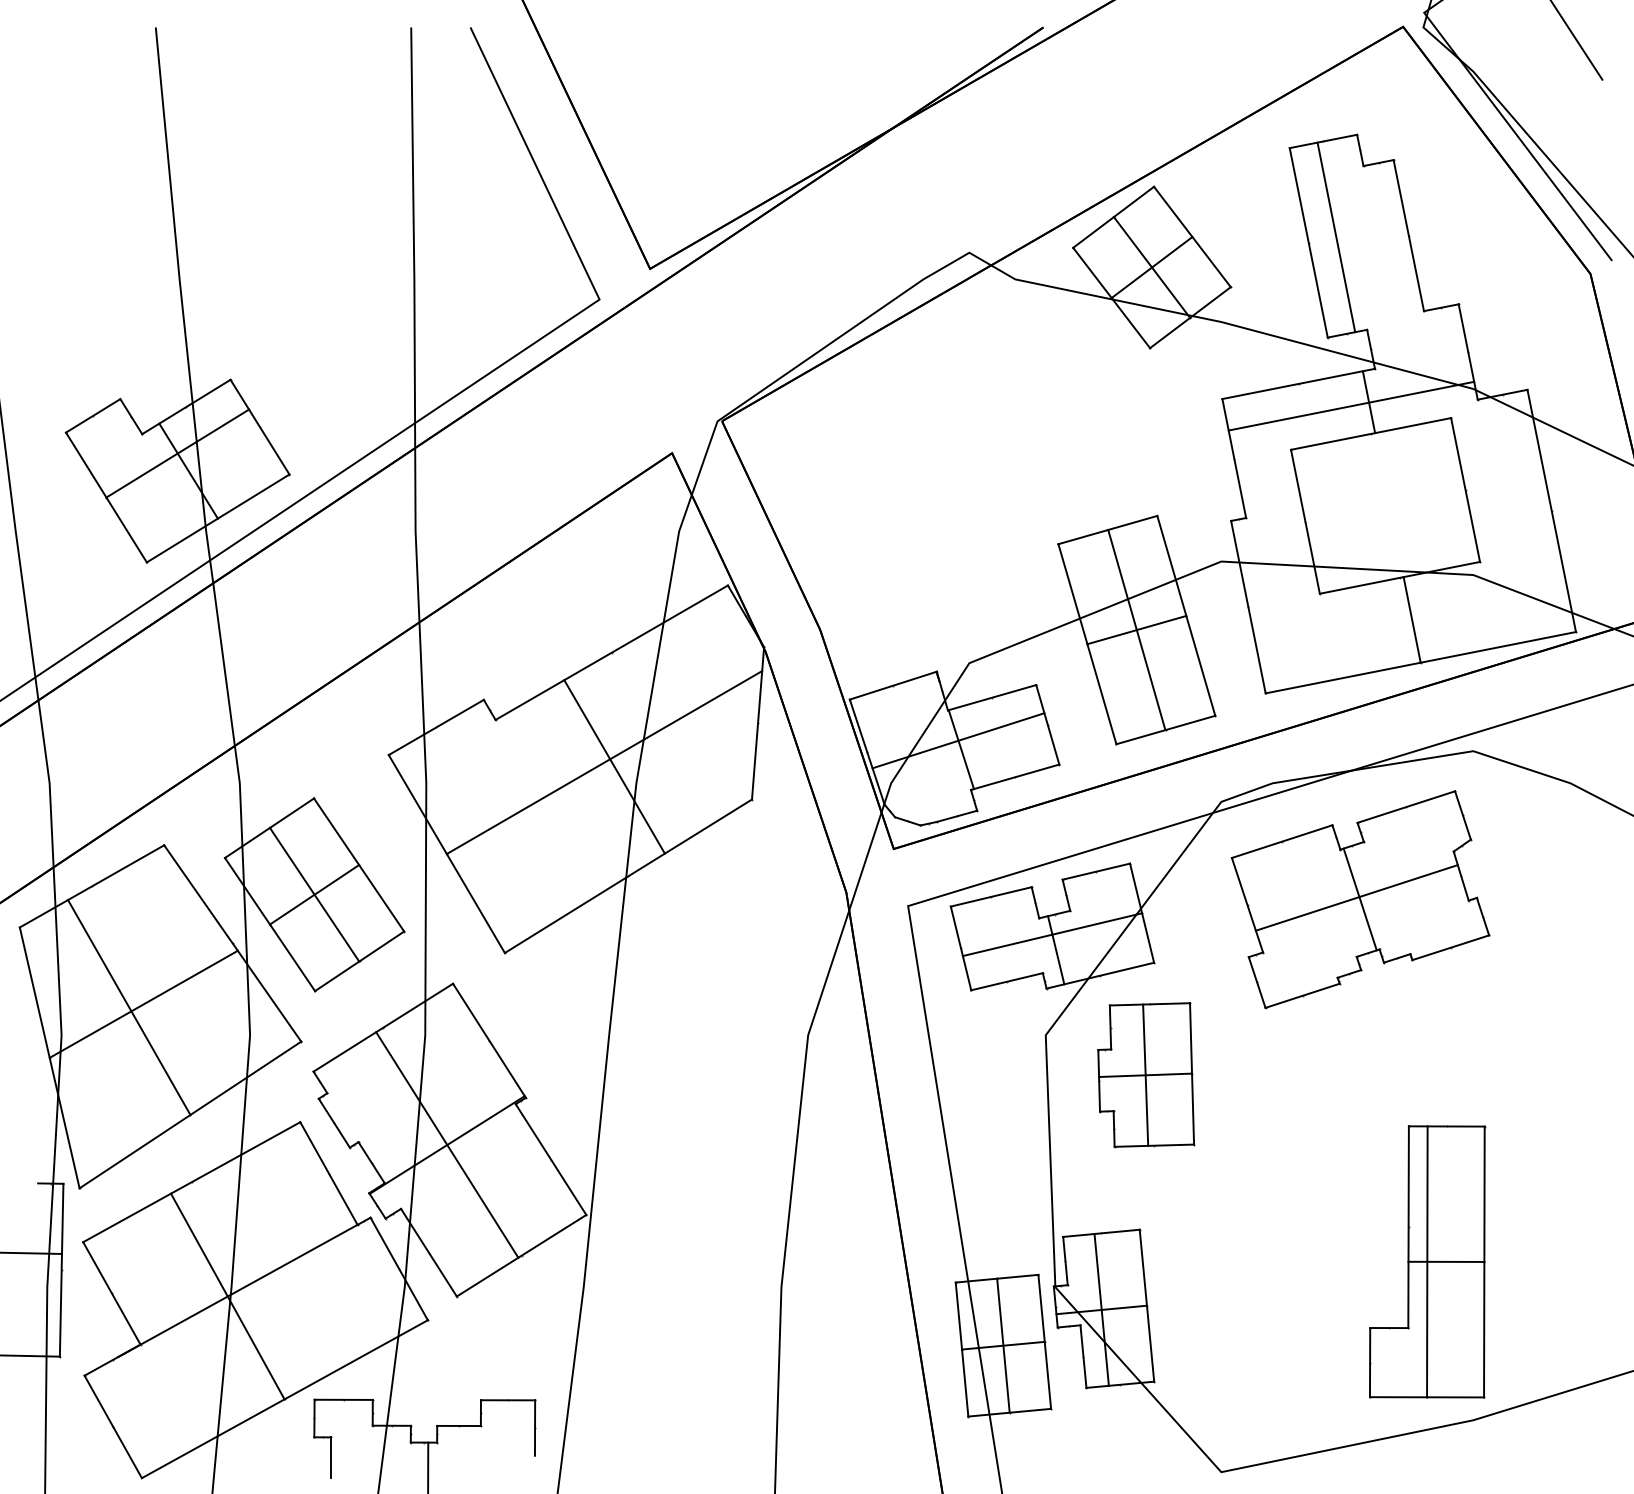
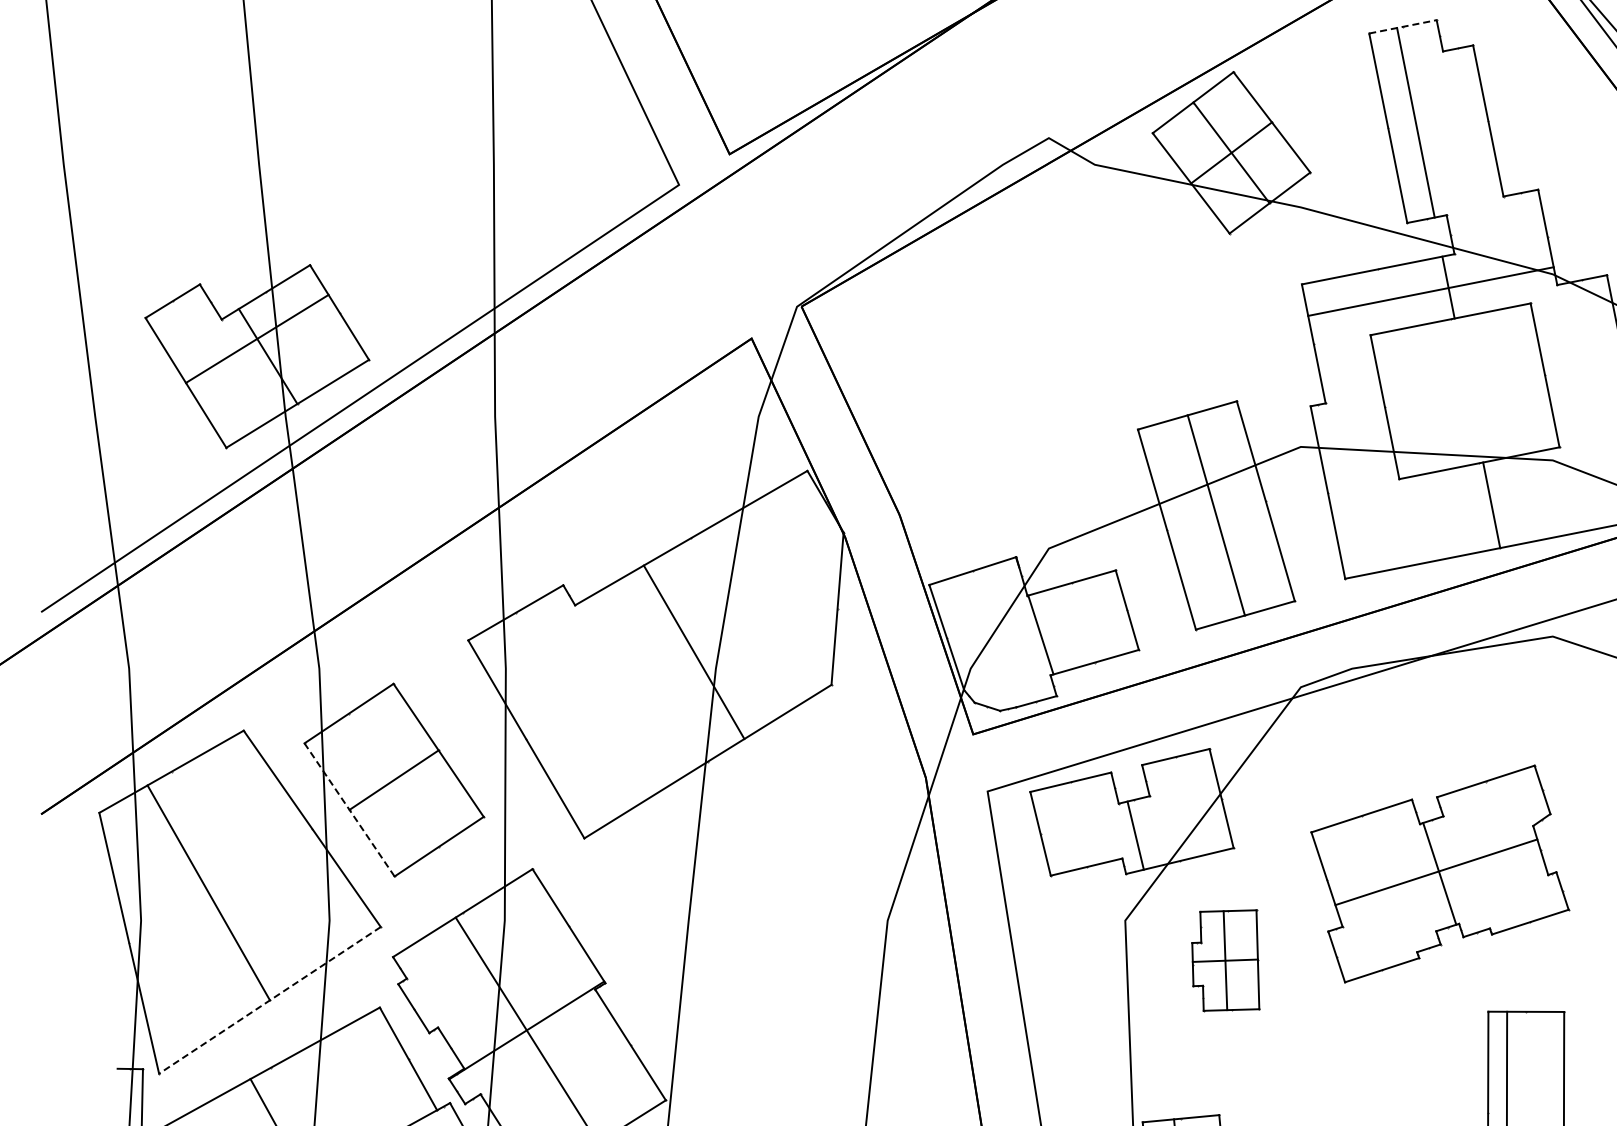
line: (1323, 141) -> (1403, 26), solid -> dashed
line: (1136, 629) -> (1216, 514), removed
line: (958, 740) -> (1038, 625), removed
line: (604, 762) -> (684, 647), removed
line: (314, 894) -> (394, 779), removed
part: (1360, 899) -> (1440, 873), moved
line: (269, 924) -> (349, 809), solid -> dashed
line: (1052, 934) -> (1132, 819), removed
line: (143, 1003) -> (223, 888), removed
part: (1146, 1075) -> (1226, 960), size x0.7
line: (190, 1114) -> (270, 999), solid -> dashed

